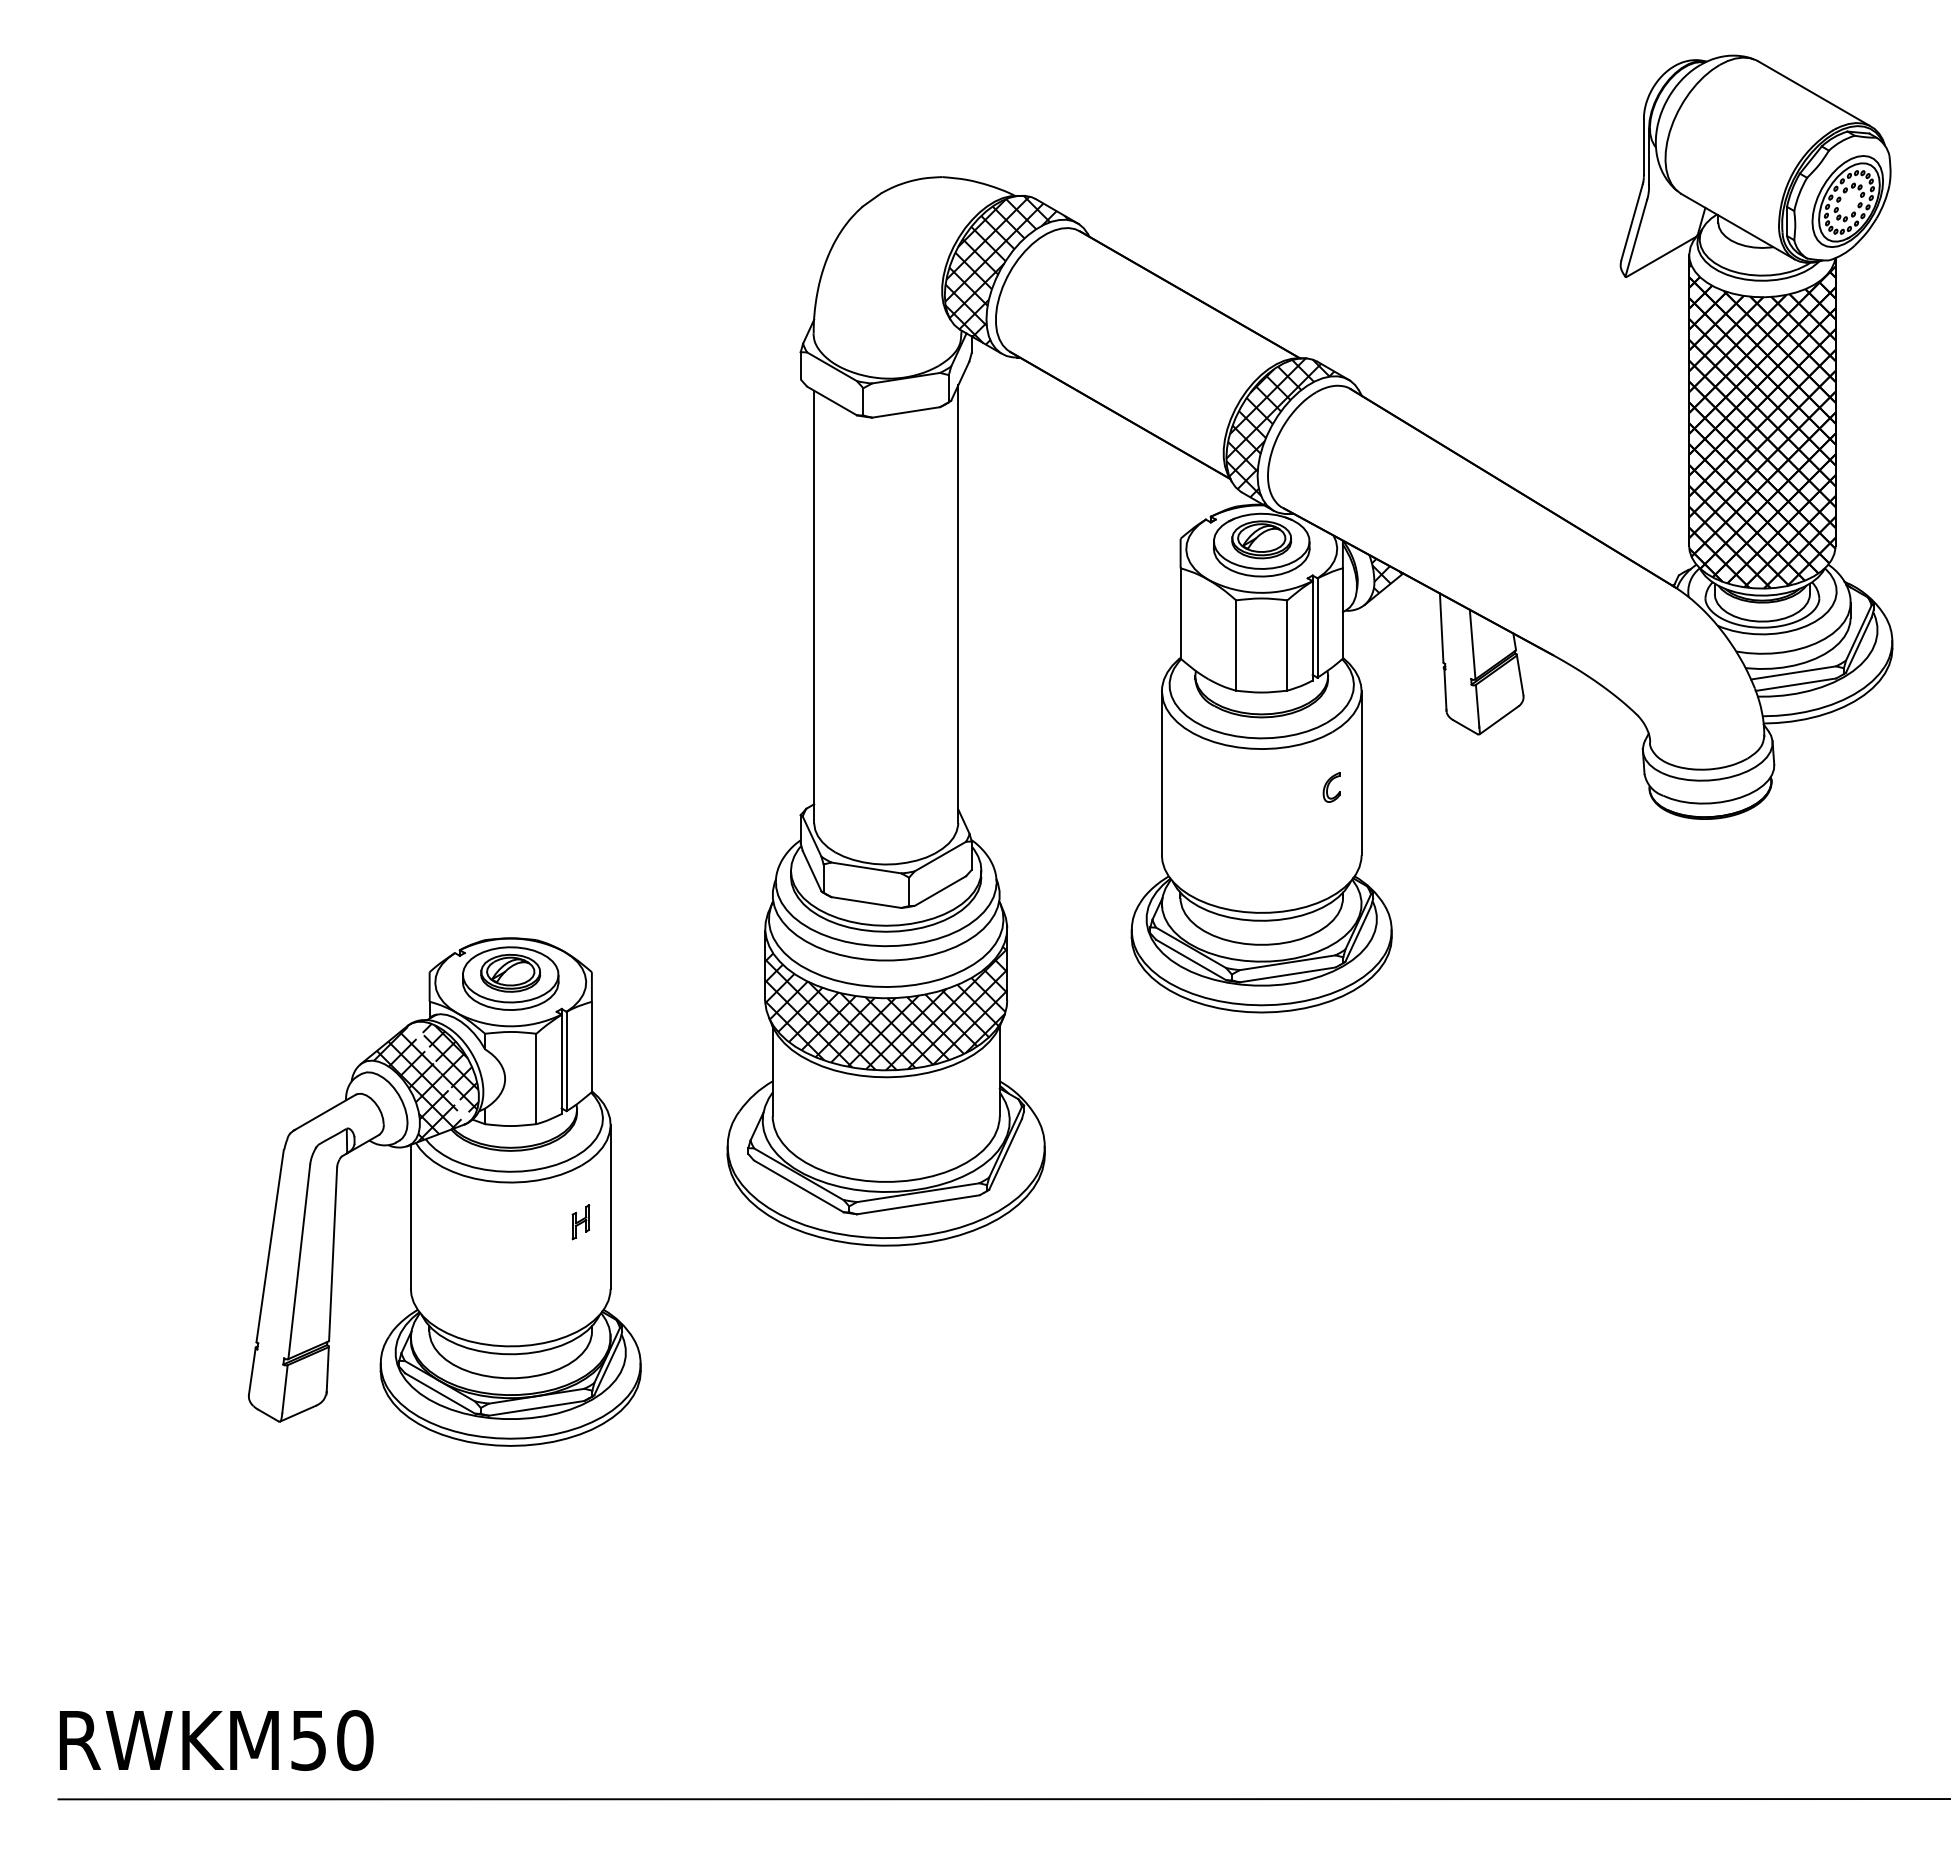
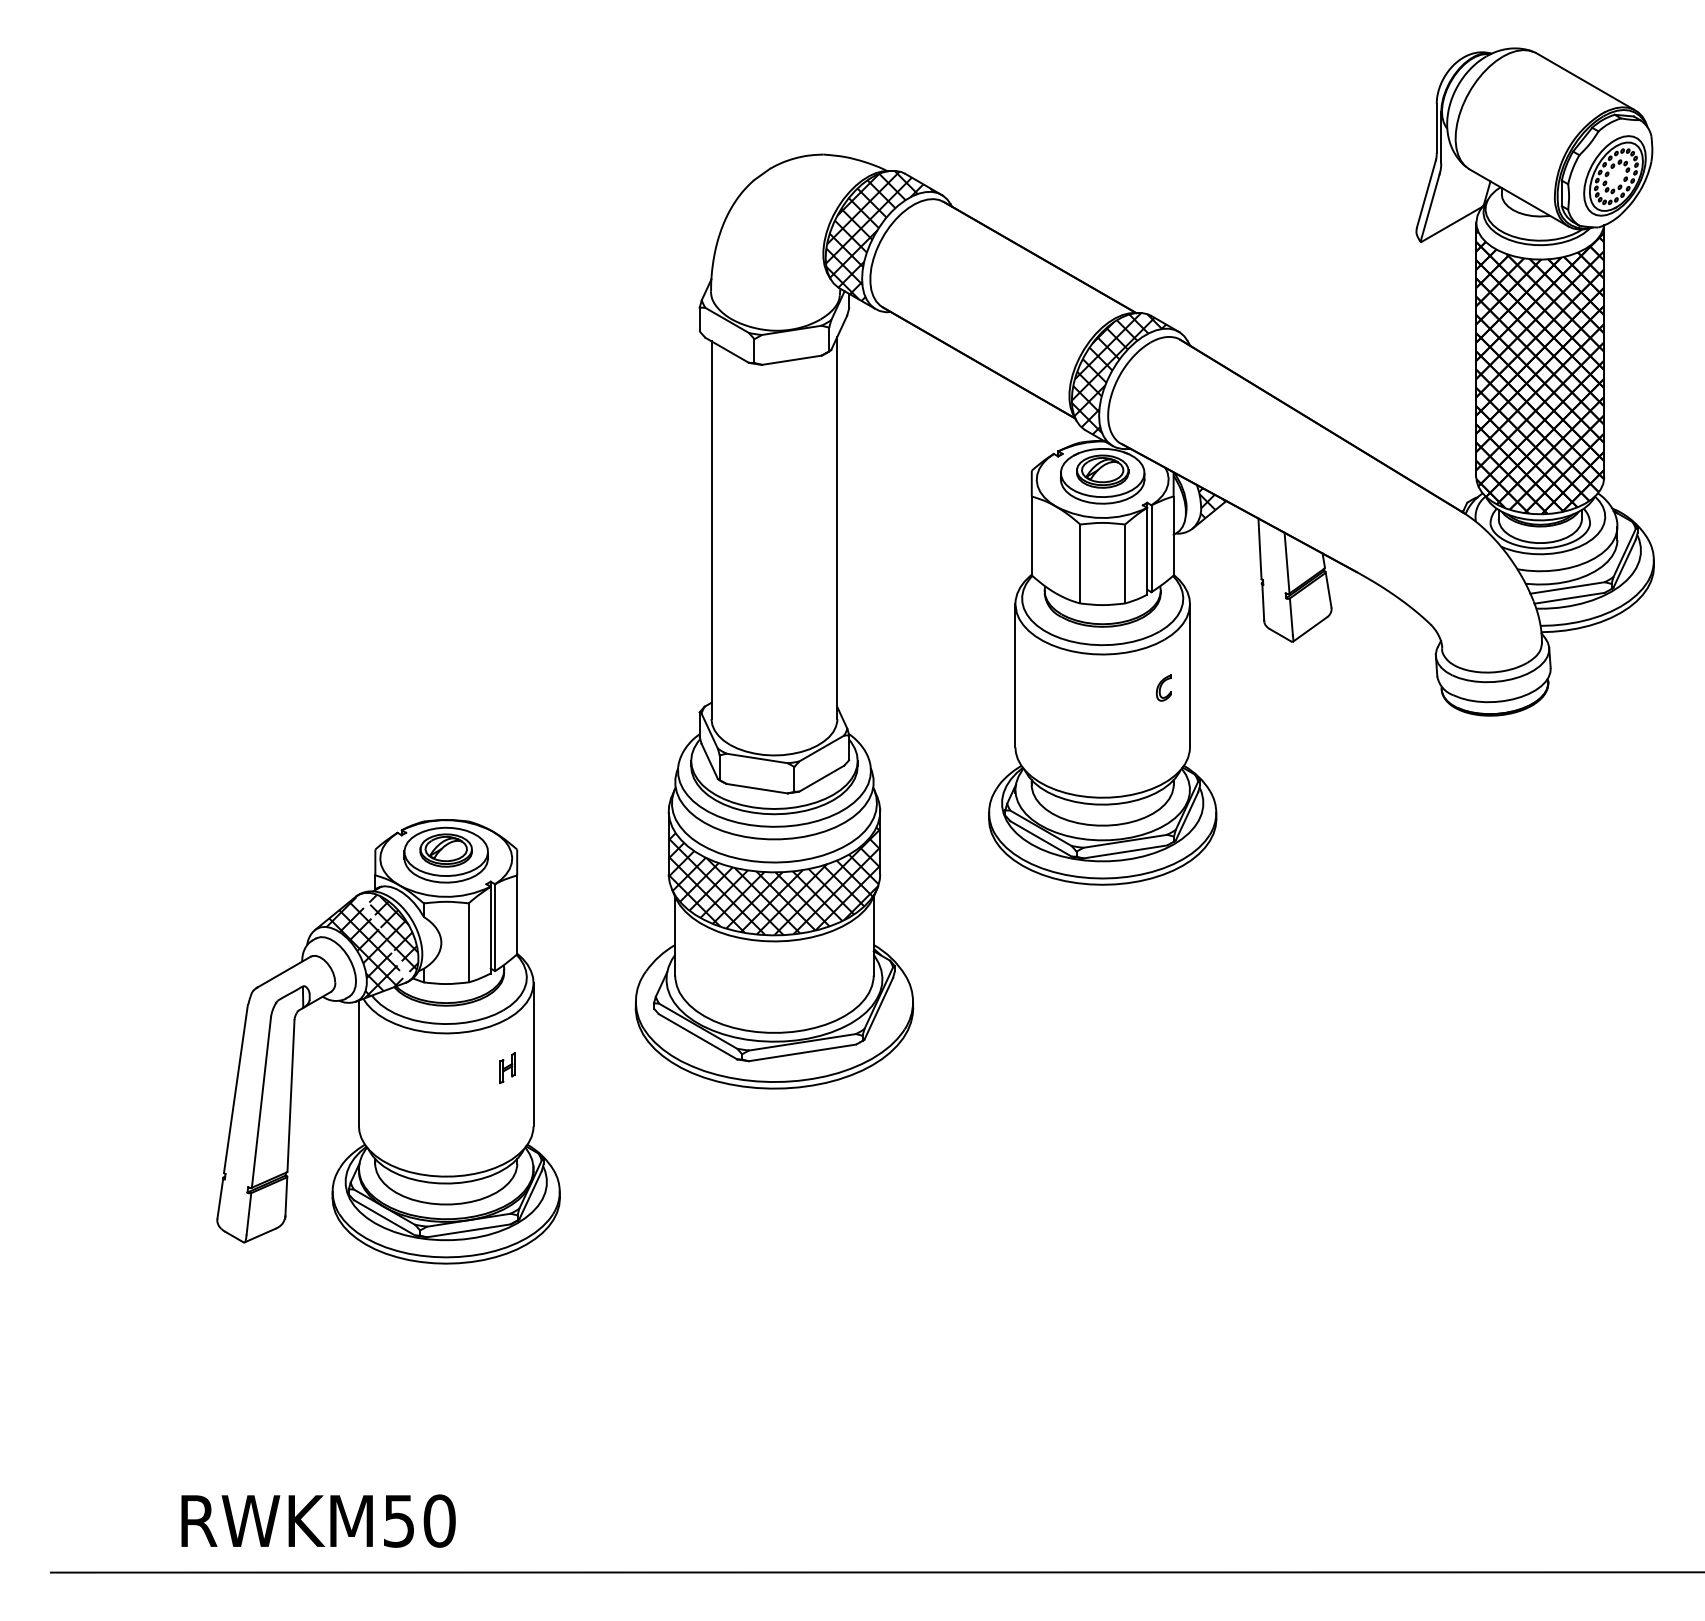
text: (216, 1740) -> (318, 1521), moved

